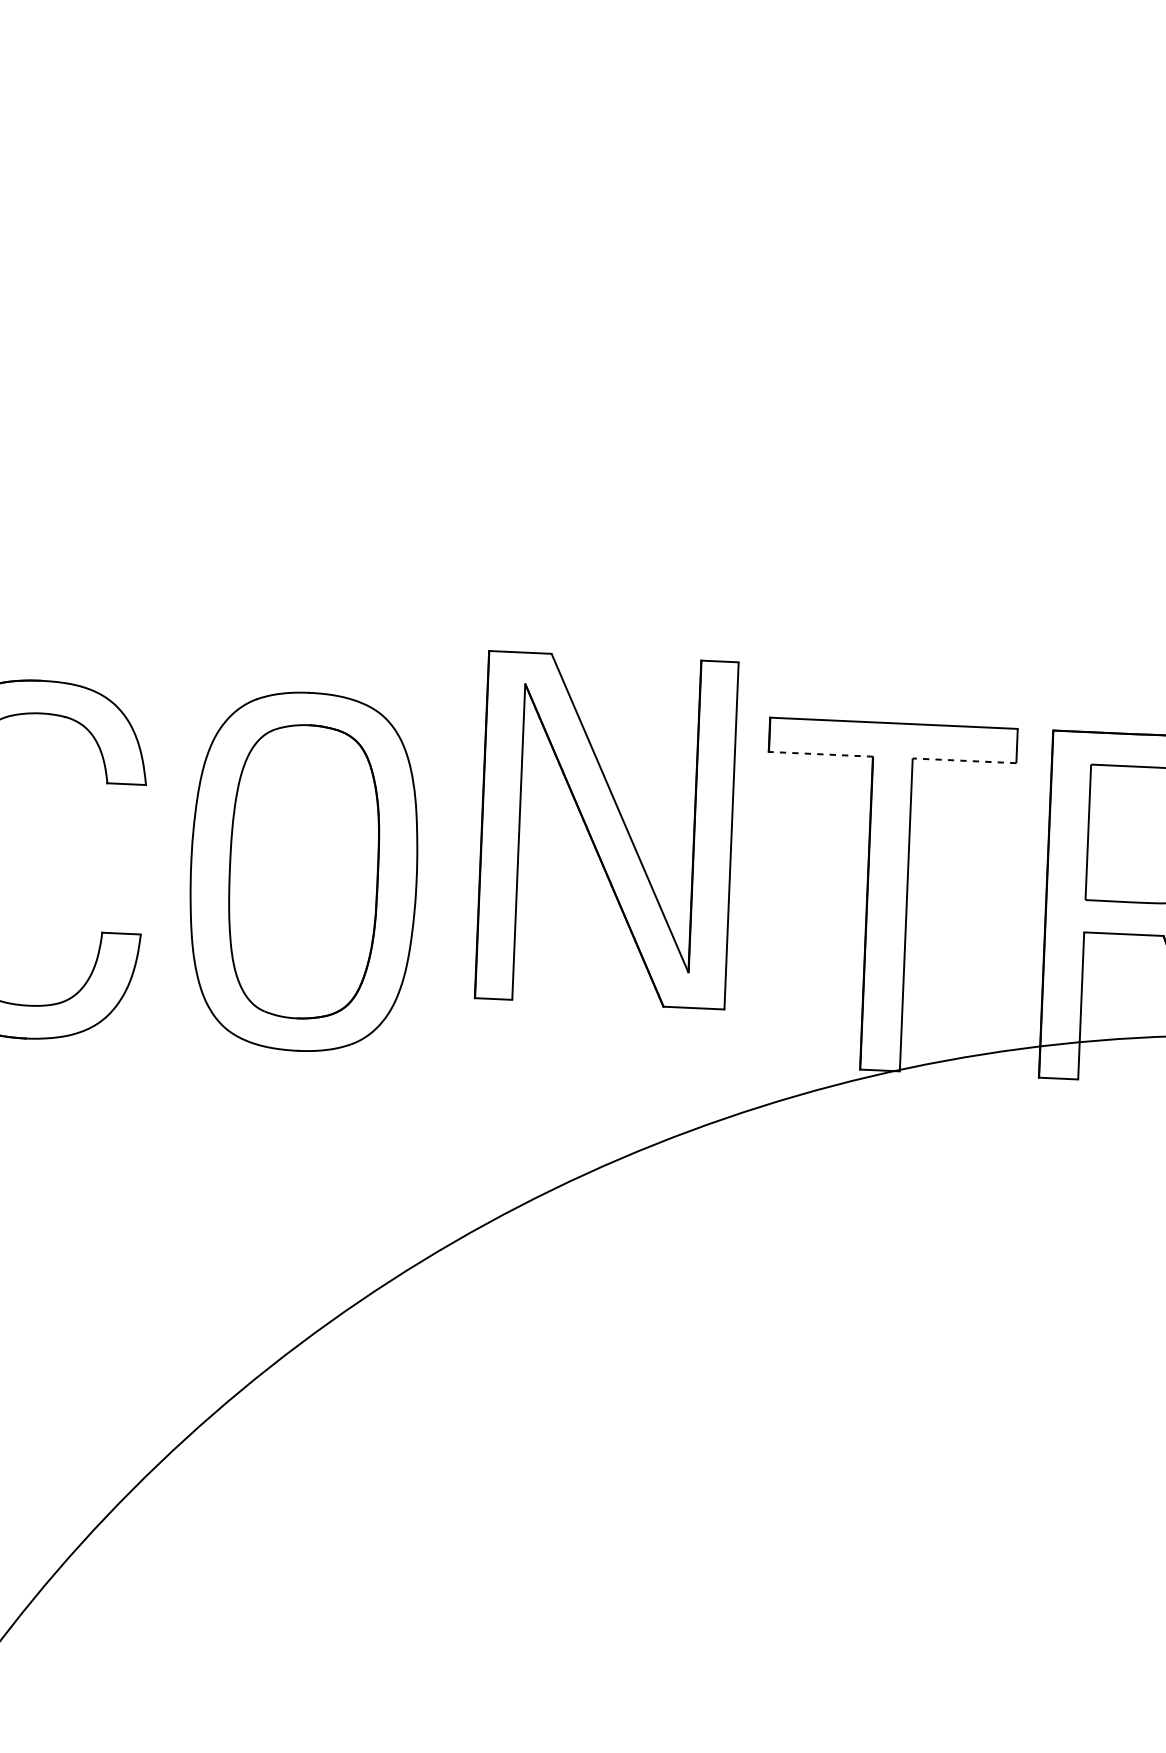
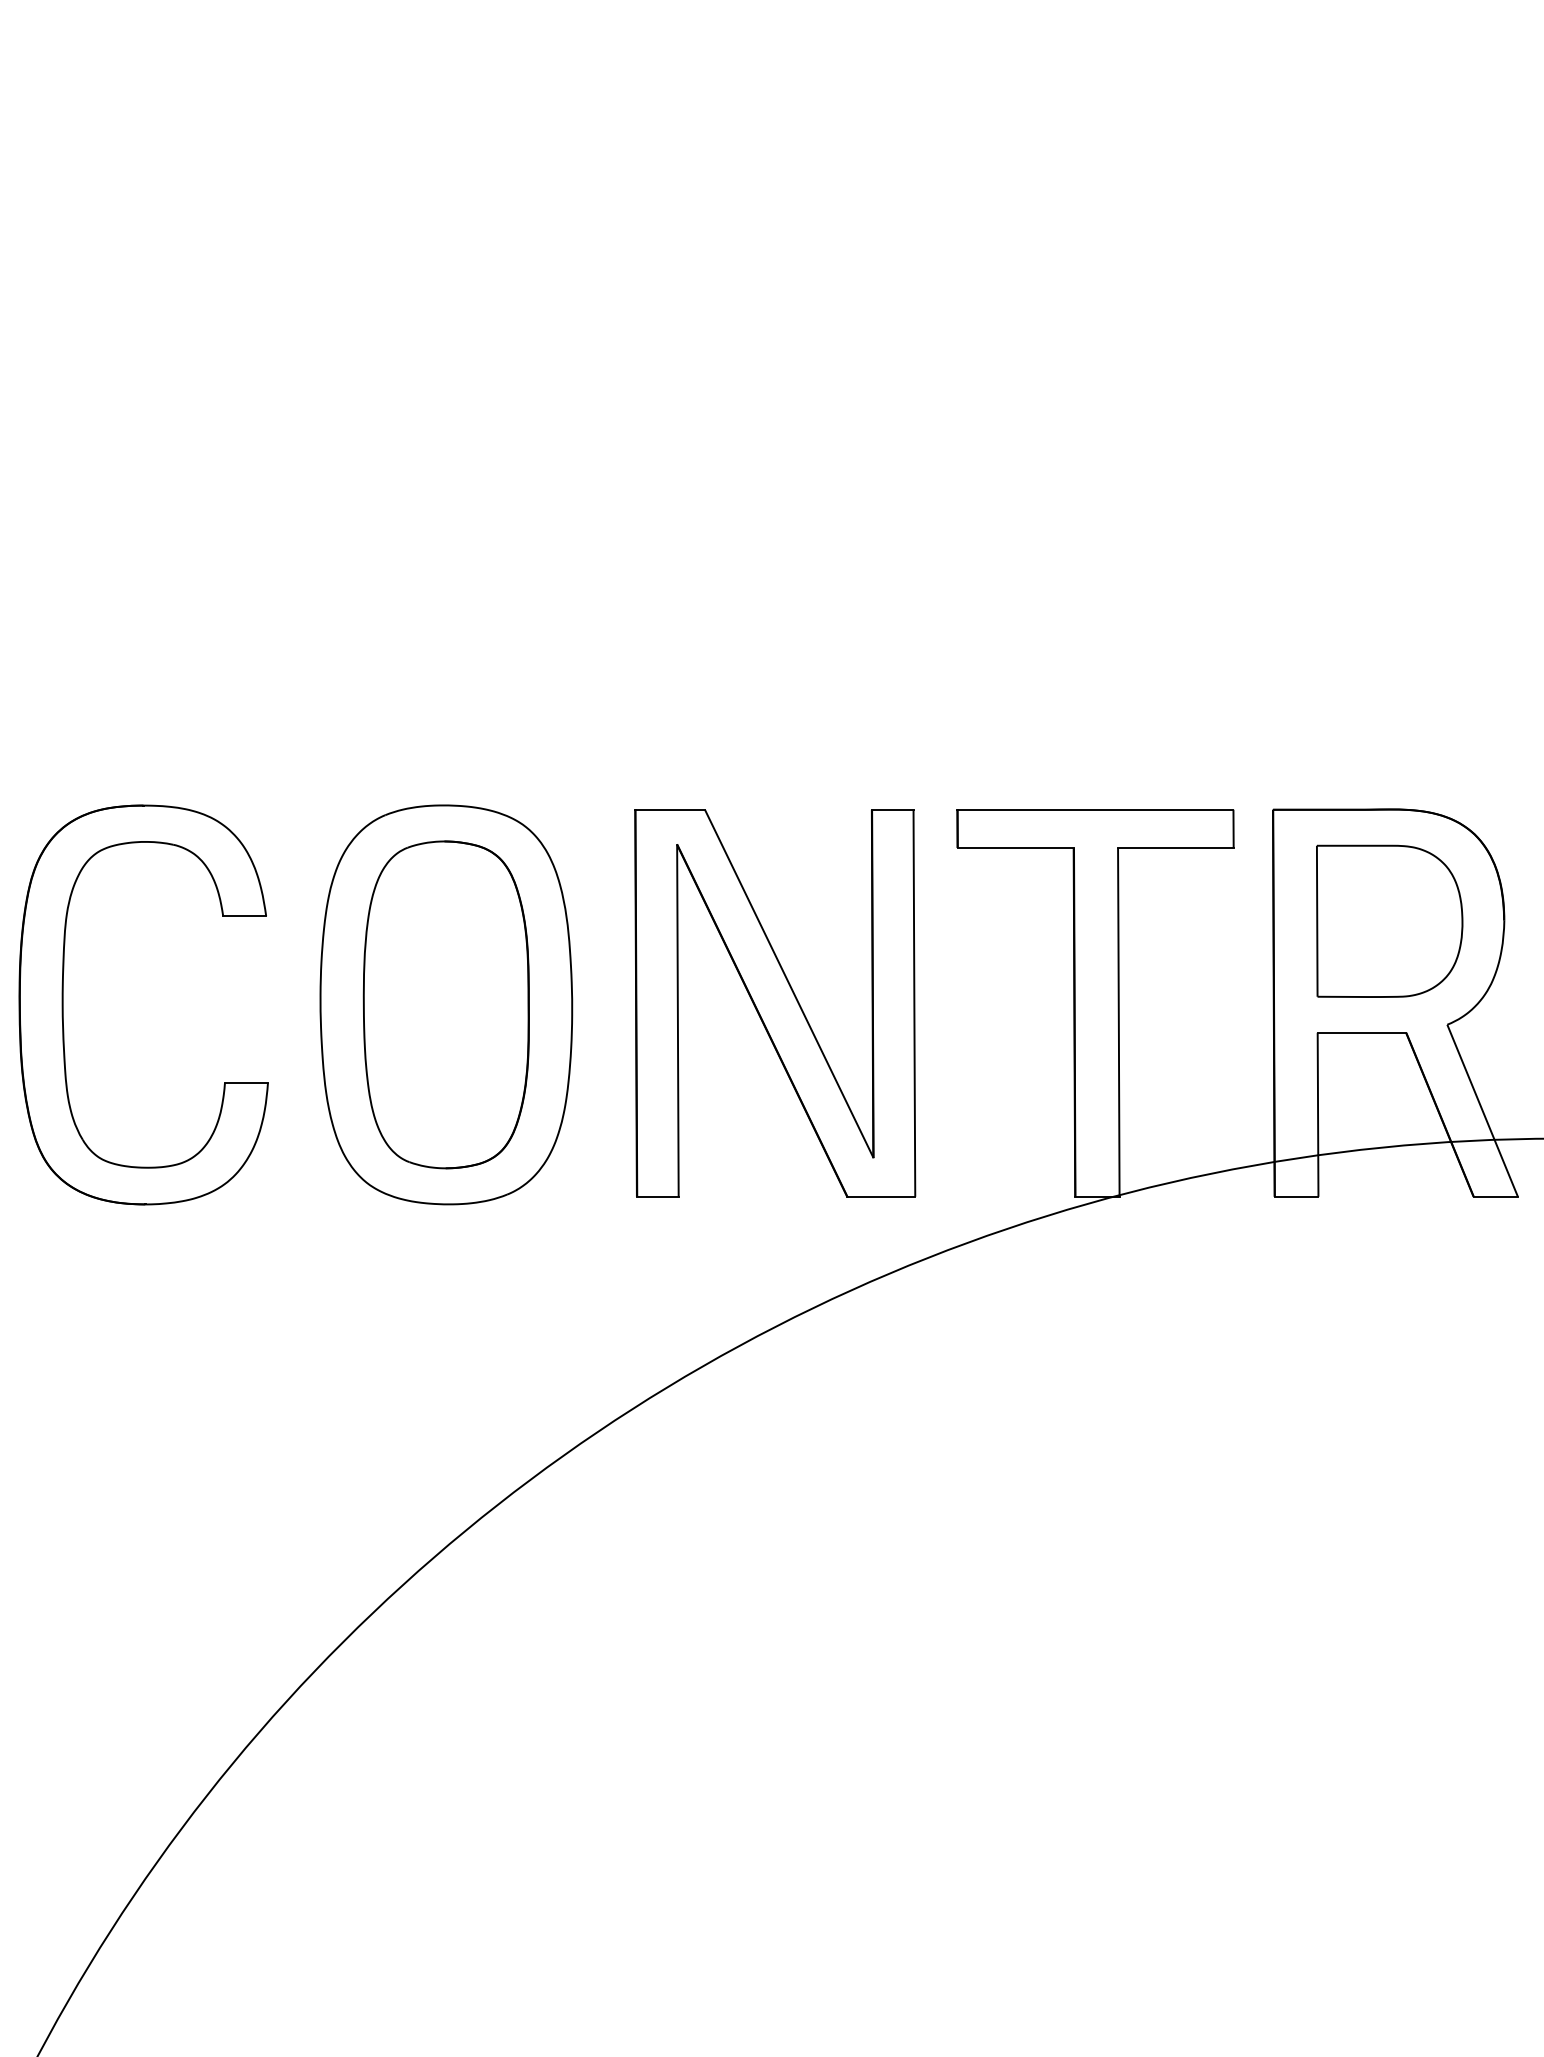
line: (820, 753) -> (1015, 847), dashed -> solid
line: (964, 760) -> (1175, 847), dashed -> solid
part: (606, 830) -> (775, 1003), moved

